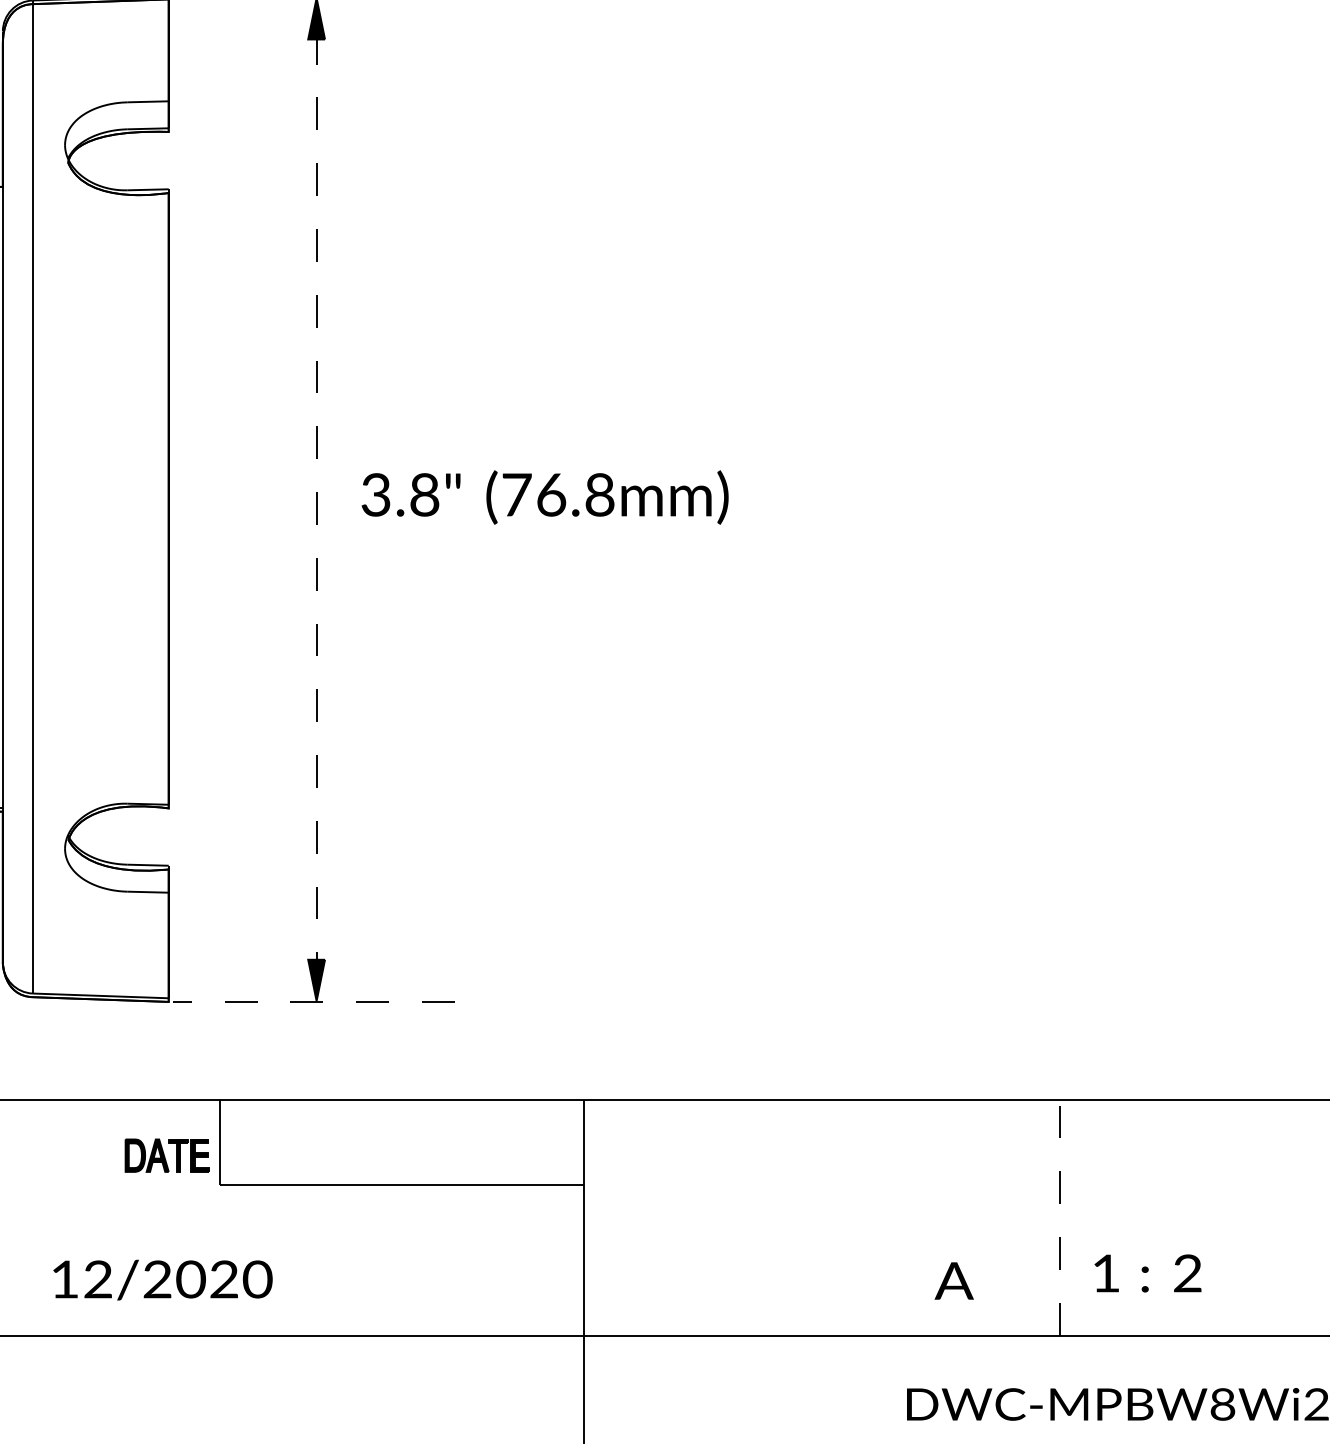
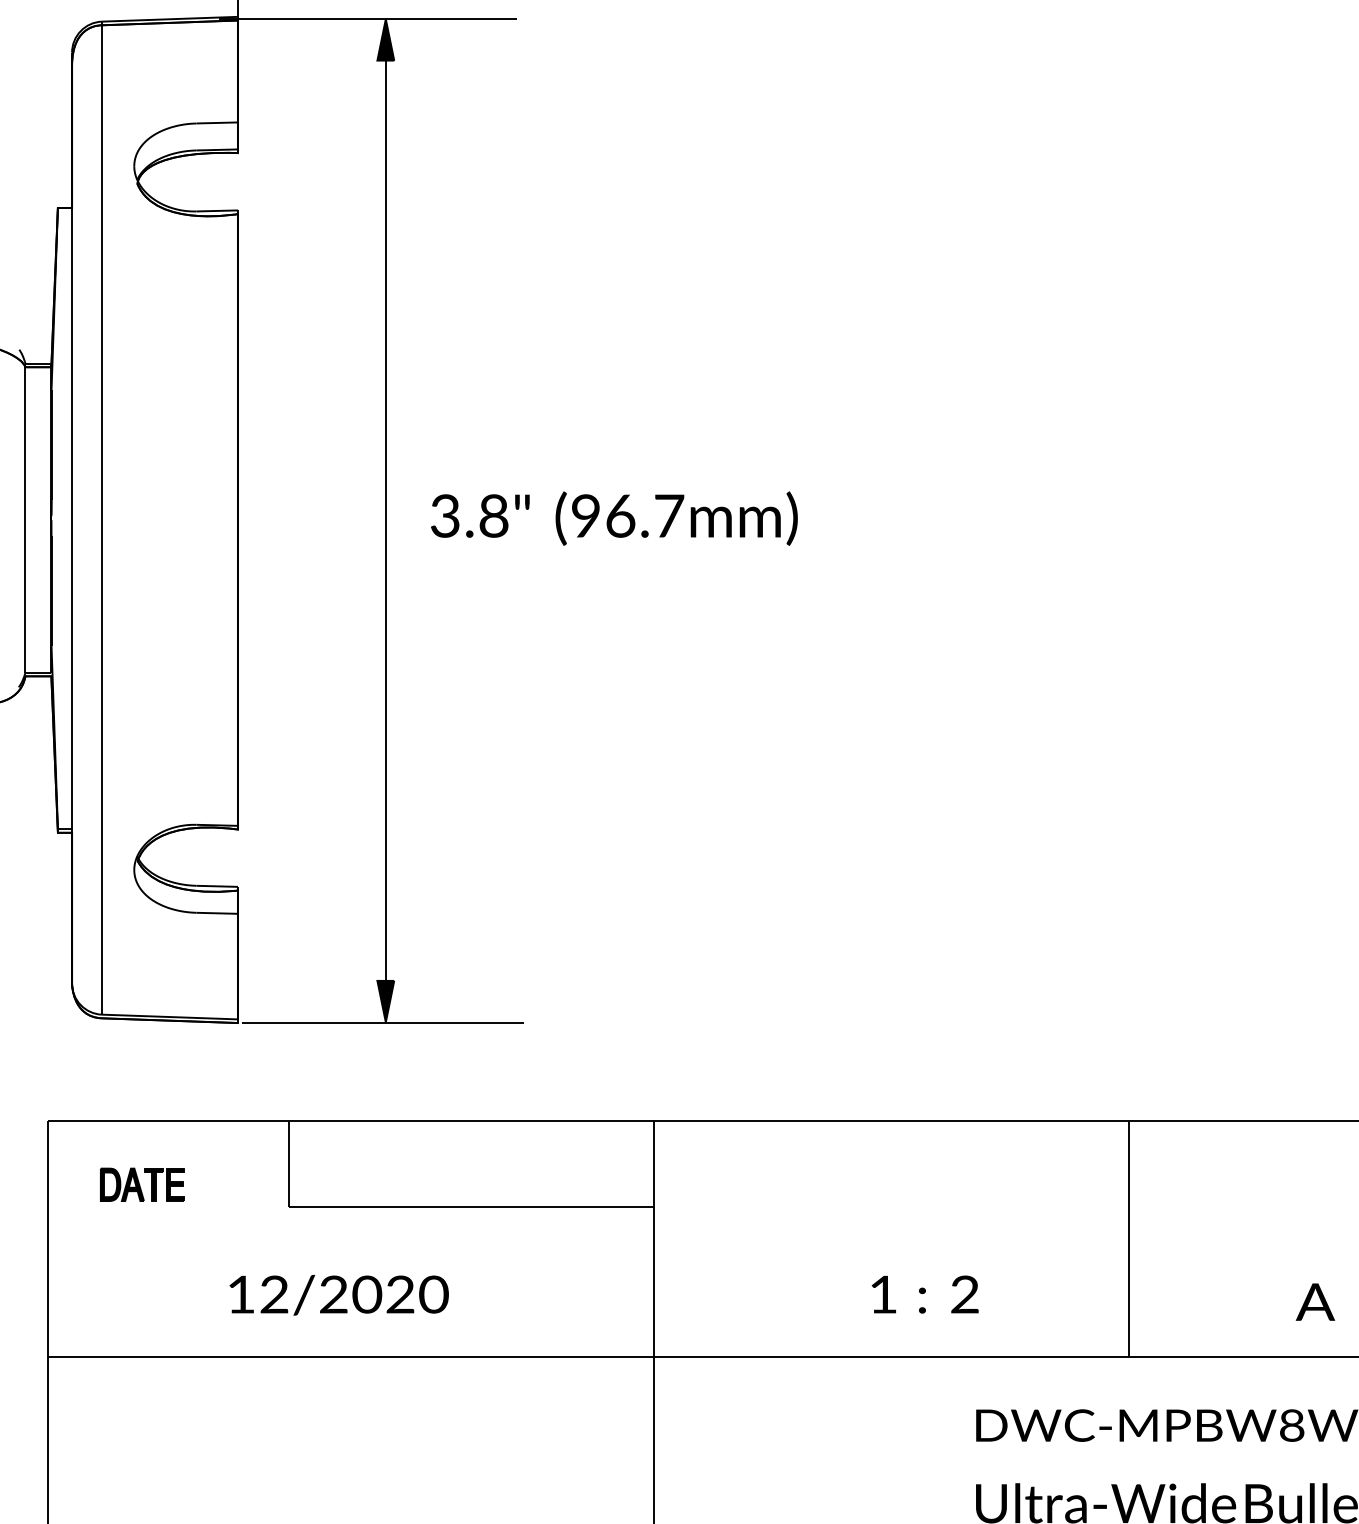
text: (559, 494) -> (628, 515), (76.8mm) -> (96.7mm)
line: (316, 499) -> (385, 520), dashed -> solid
line: (314, 1002) -> (383, 1023), dashed -> solid
part: (167, 1155) -> (142, 1184), moved
line: (1060, 1217) -> (1129, 1238), dashed -> solid
text: (1147, 1273) -> (924, 1294), moved
text: (162, 1280) -> (338, 1295), moved
text: (954, 1280) -> (1315, 1301), moved

